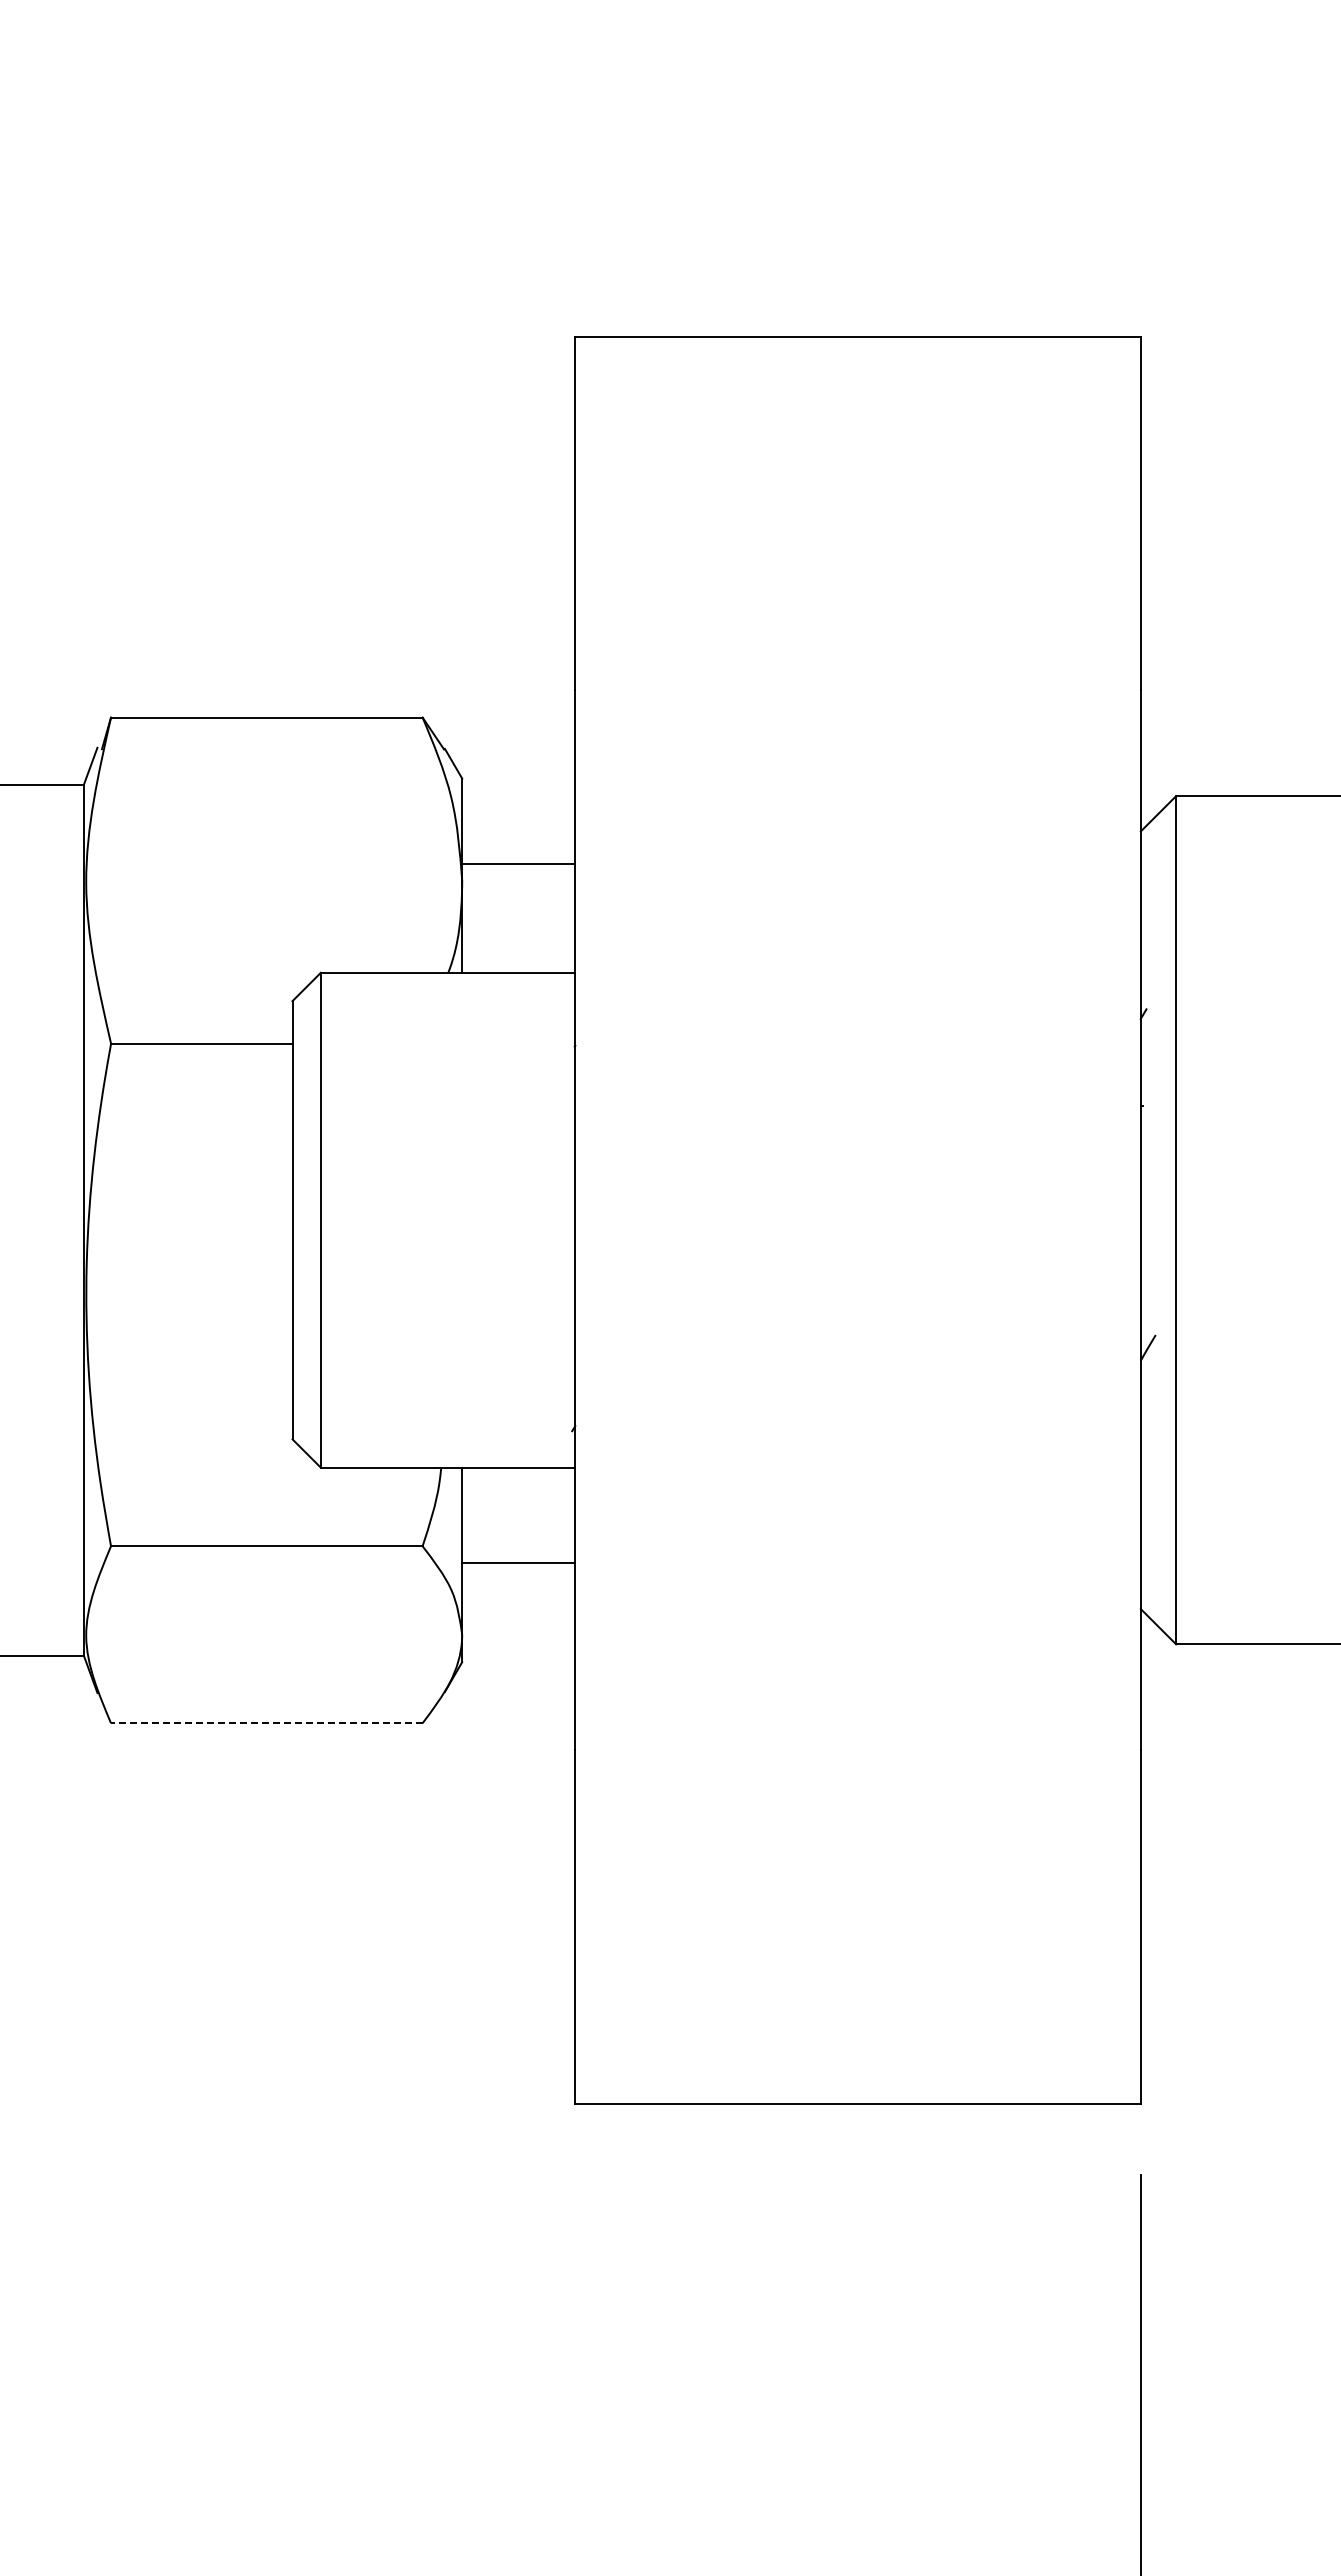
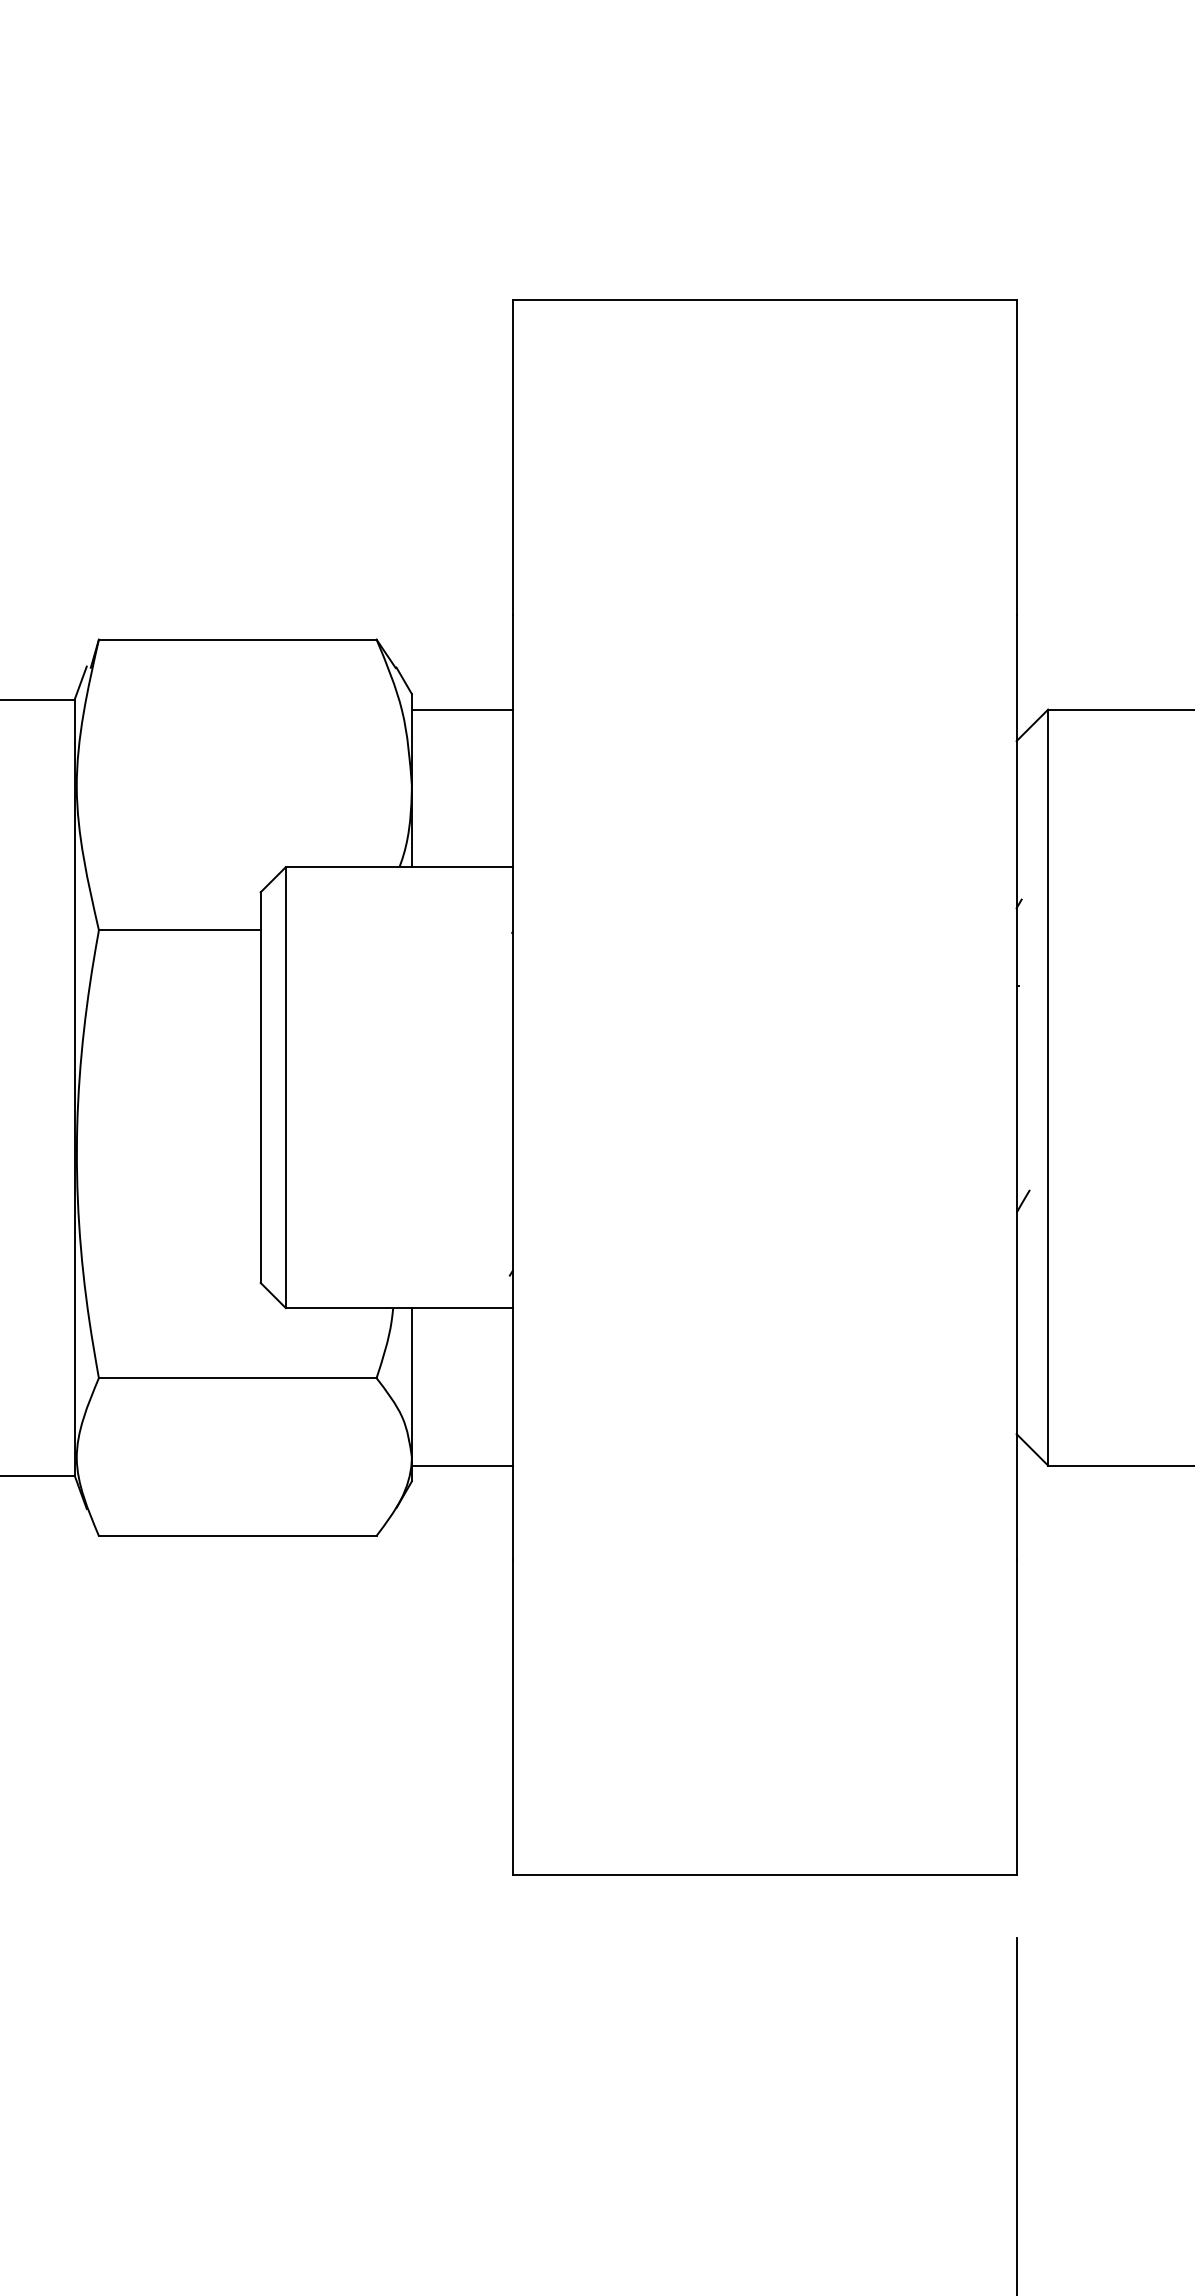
line: (518, 864) -> (462, 709), moved
line: (518, 1563) -> (462, 1465), moved
line: (266, 1723) -> (237, 1536), dashed -> solid

